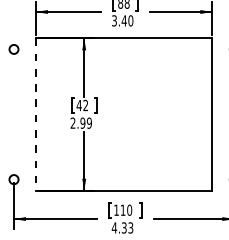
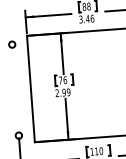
text: (130, 20) -> (92, 18), 3.40 -> 3.46
text: (82, 105) -> (62, 80), 42 -> 76
line: (36, 115) -> (31, 89), dashed -> solid

